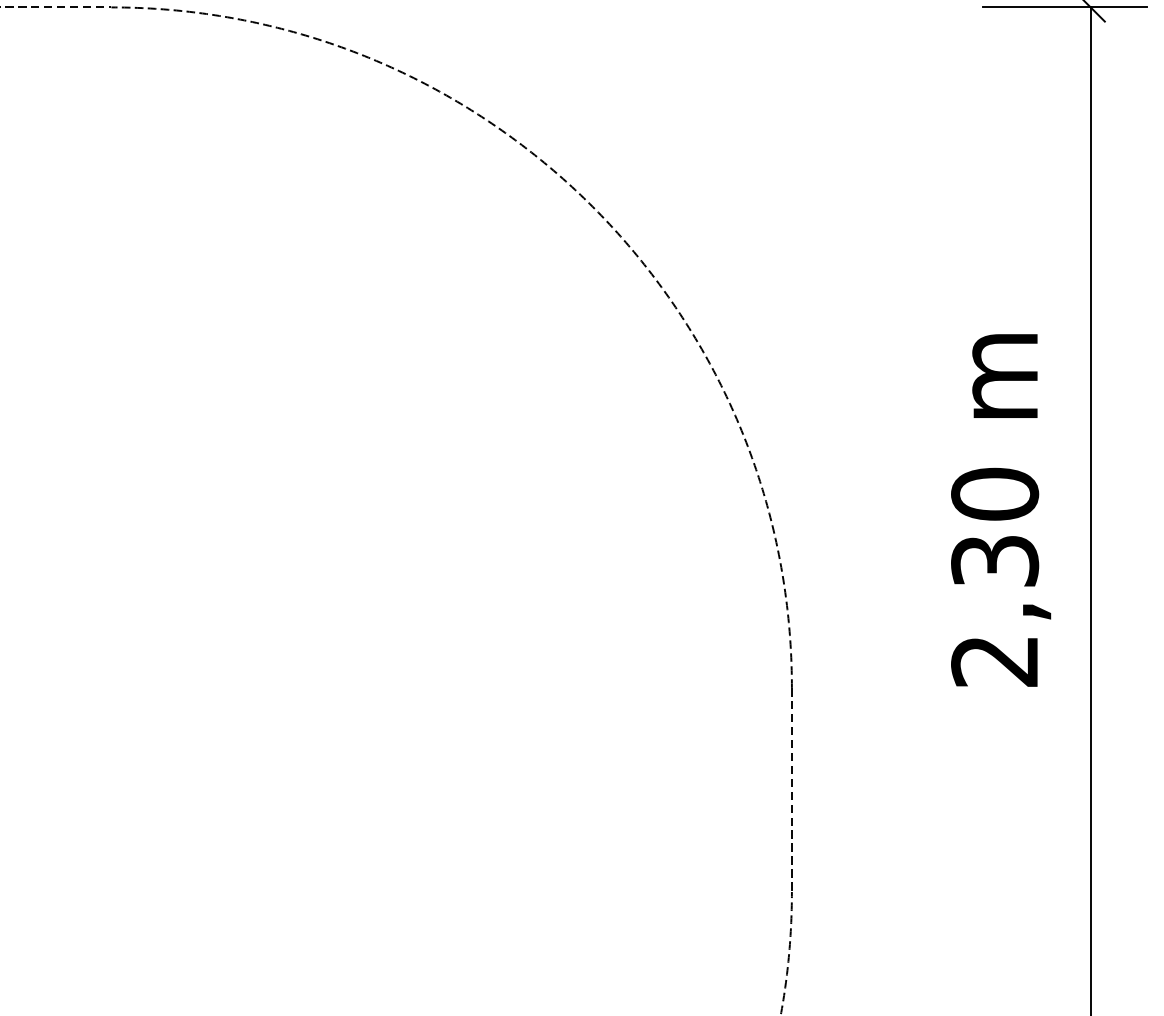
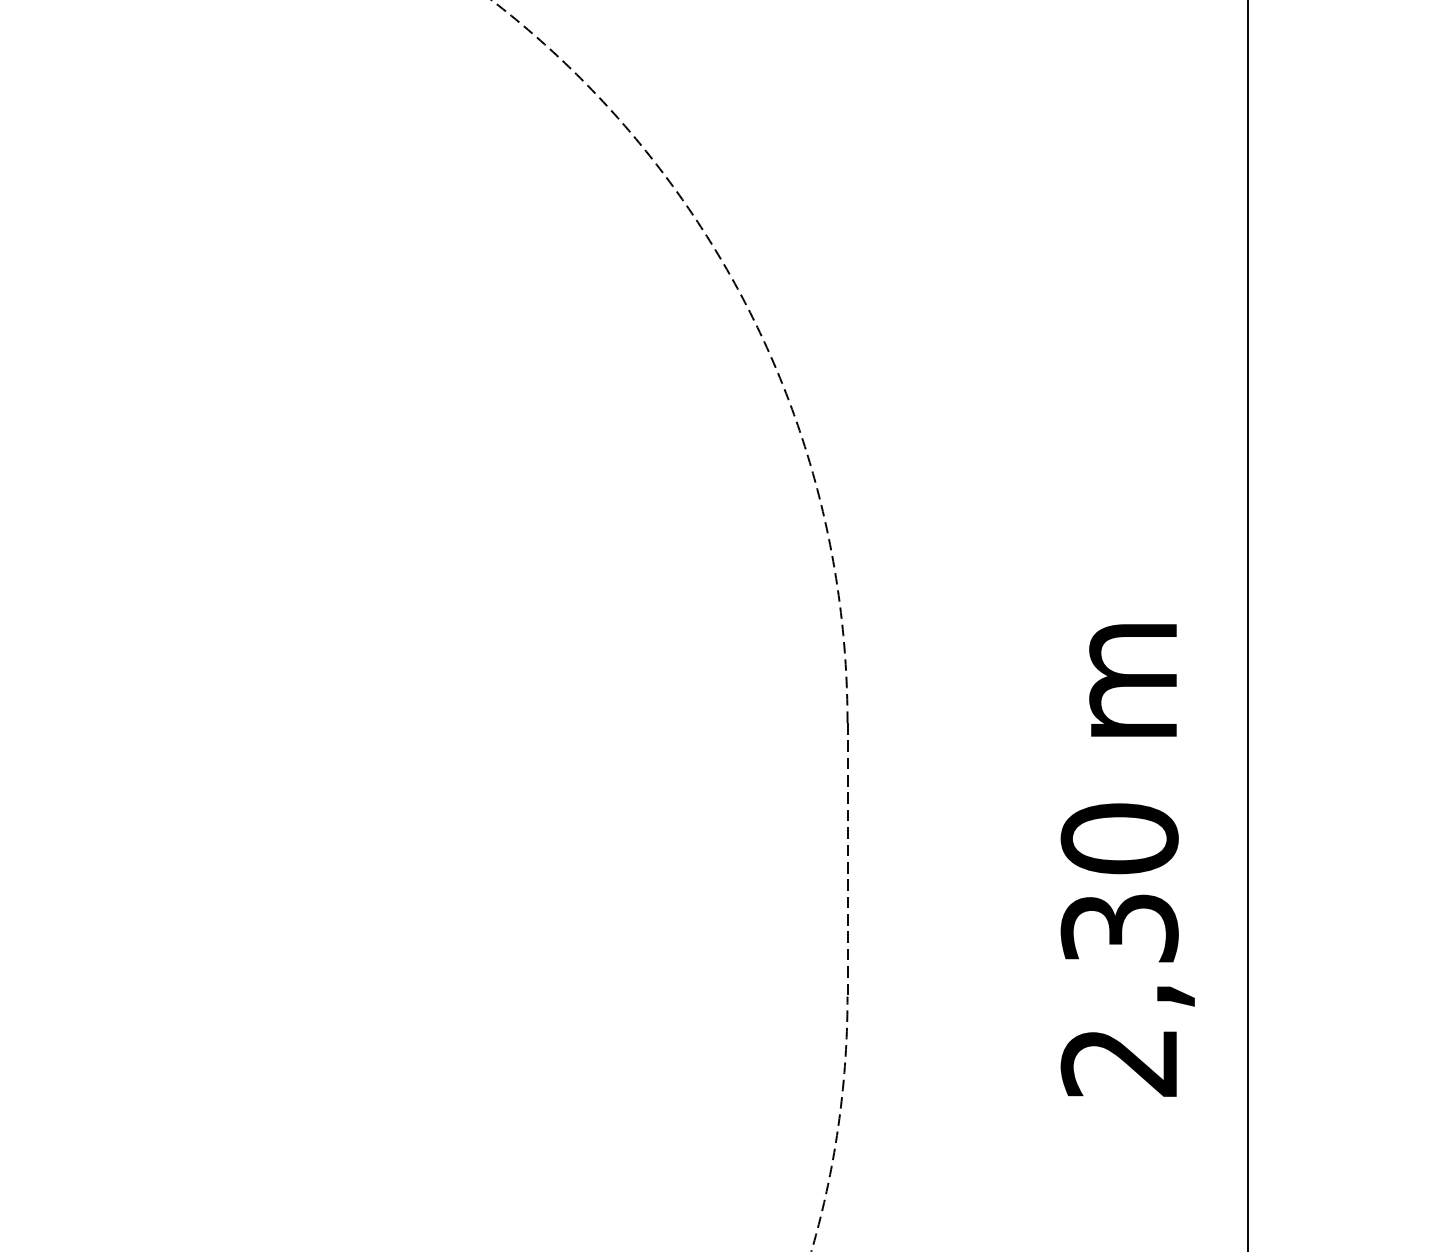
text: (1001, 510) -> (1128, 860), moved

